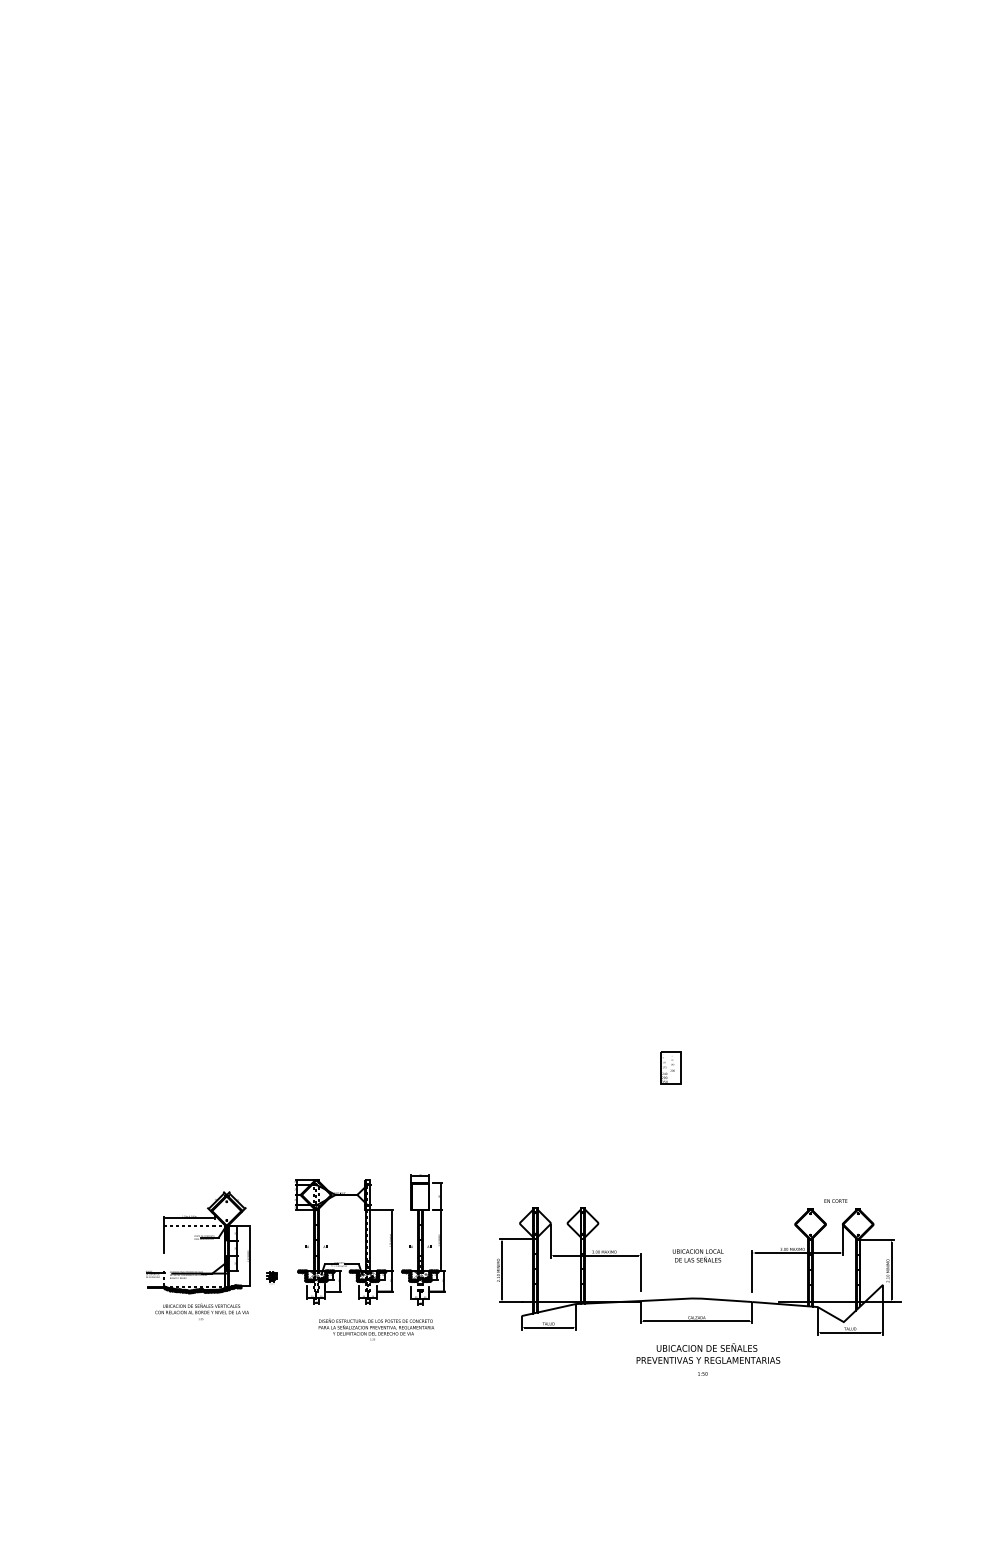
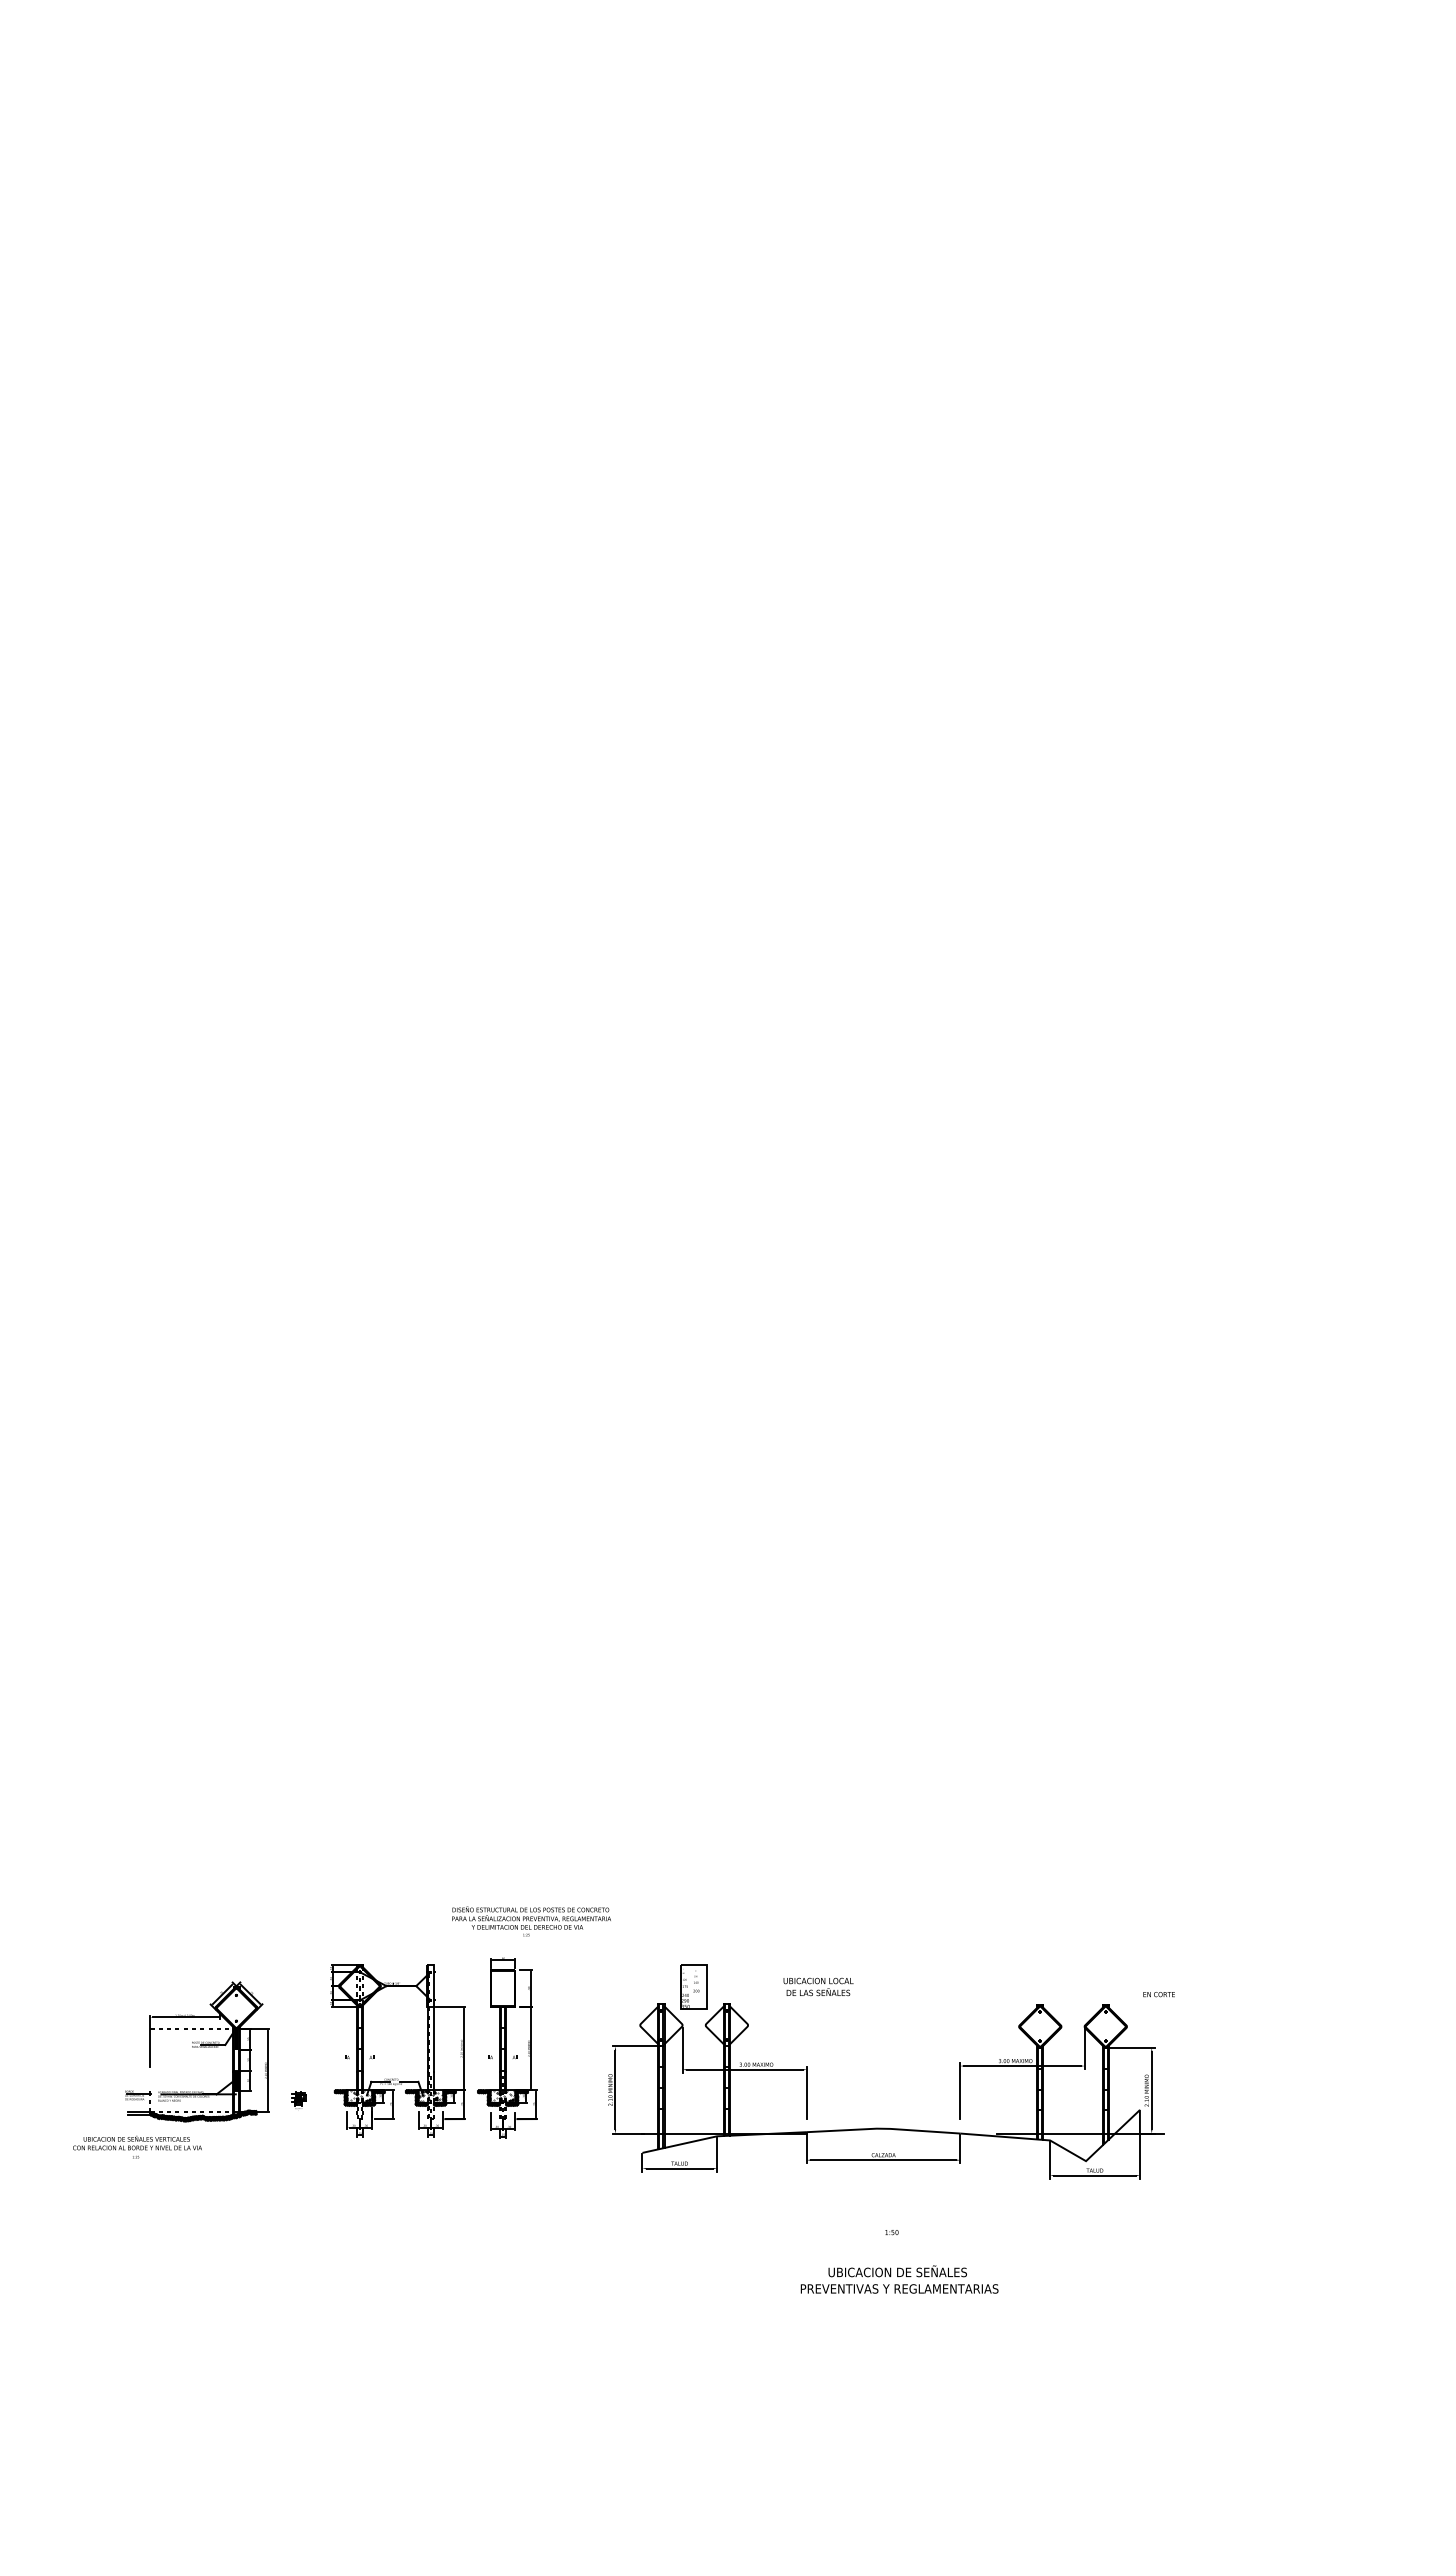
part: (670, 1067) -> (693, 1986), moved
text: (835, 1201) -> (1158, 1994), moved
text: (698, 1255) -> (818, 1986), moved
text: (202, 1311) -> (137, 2146), moved
text: (376, 1329) -> (531, 1921), moved
text: (708, 1353) -> (899, 2279), moved

